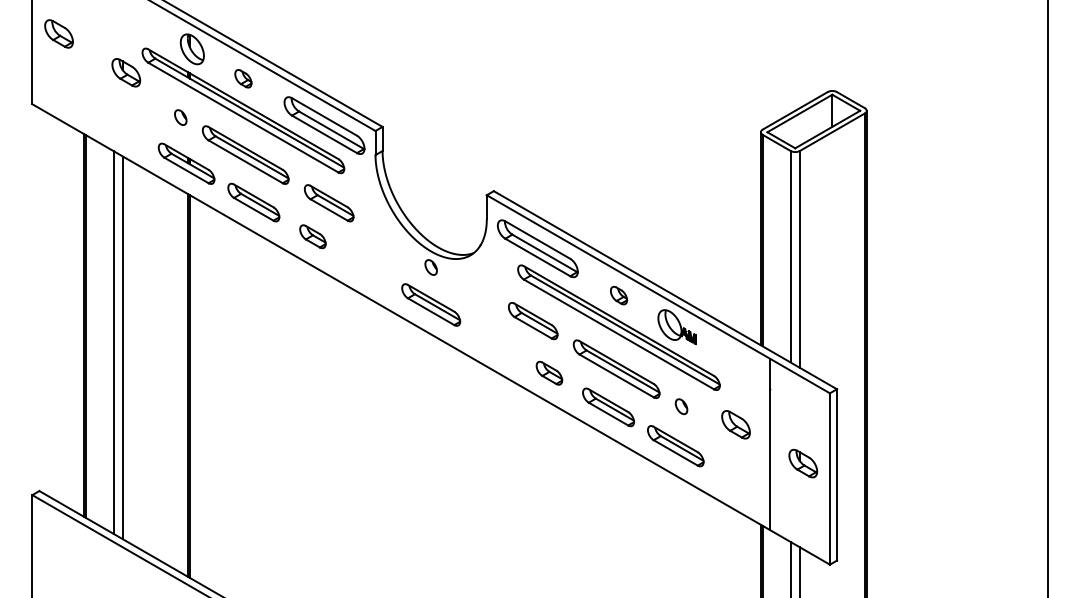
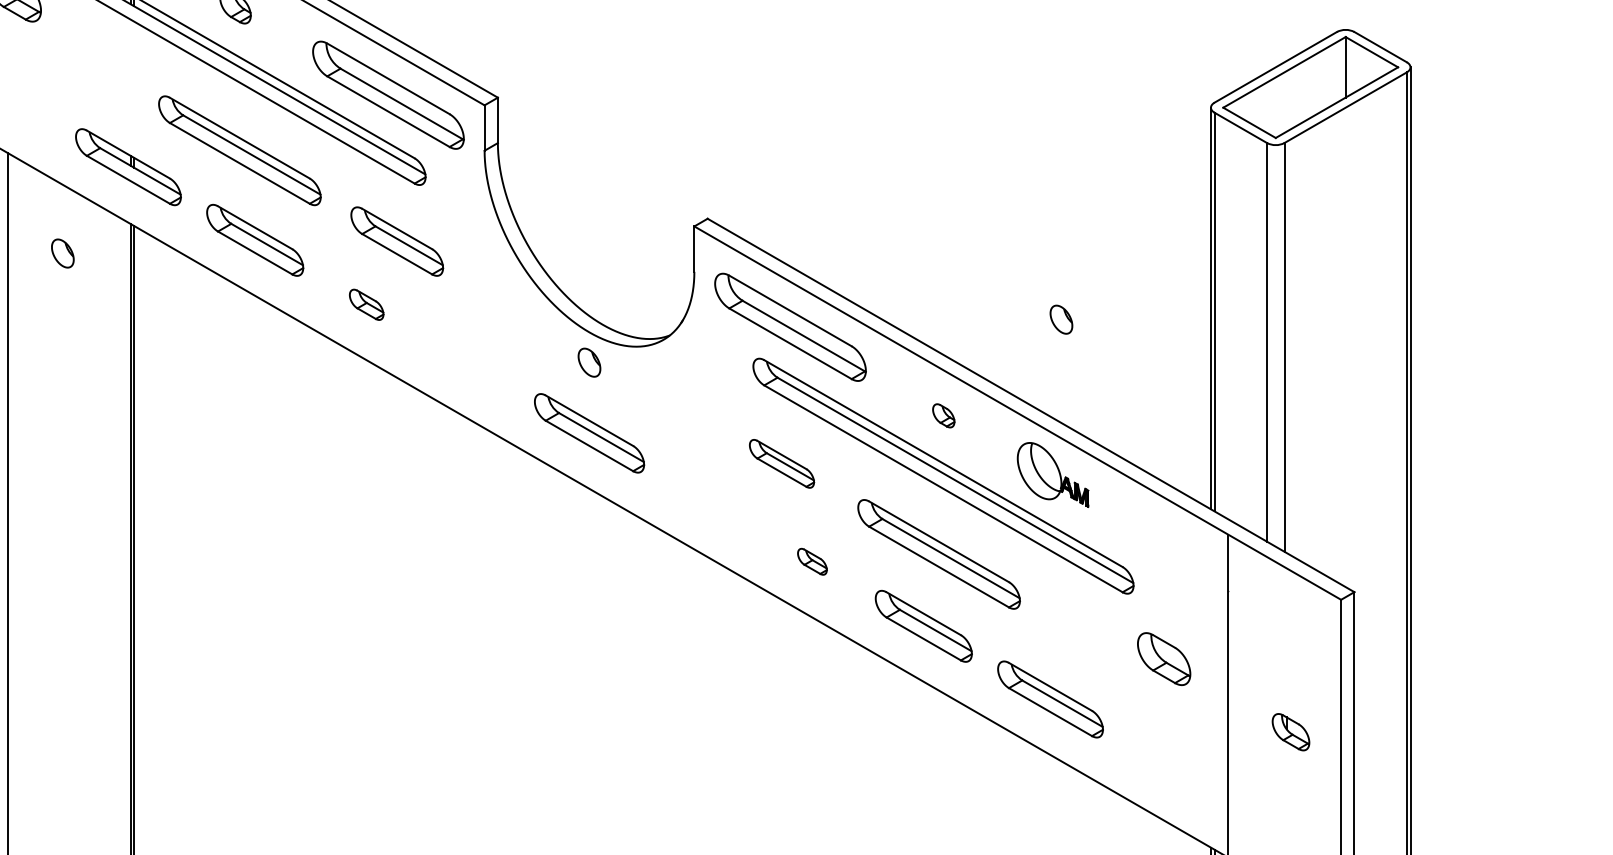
part: (180, 117) -> (62, 253), moved
part: (312, 236) -> (365, 304), size x0.7
part: (619, 295) -> (944, 415), size x0.7
part: (533, 321) -> (782, 464), size x0.7
part: (549, 372) -> (812, 560), size x0.6
part: (681, 406) -> (1061, 319), moved
part: (803, 463) -> (1291, 732), size x0.7

